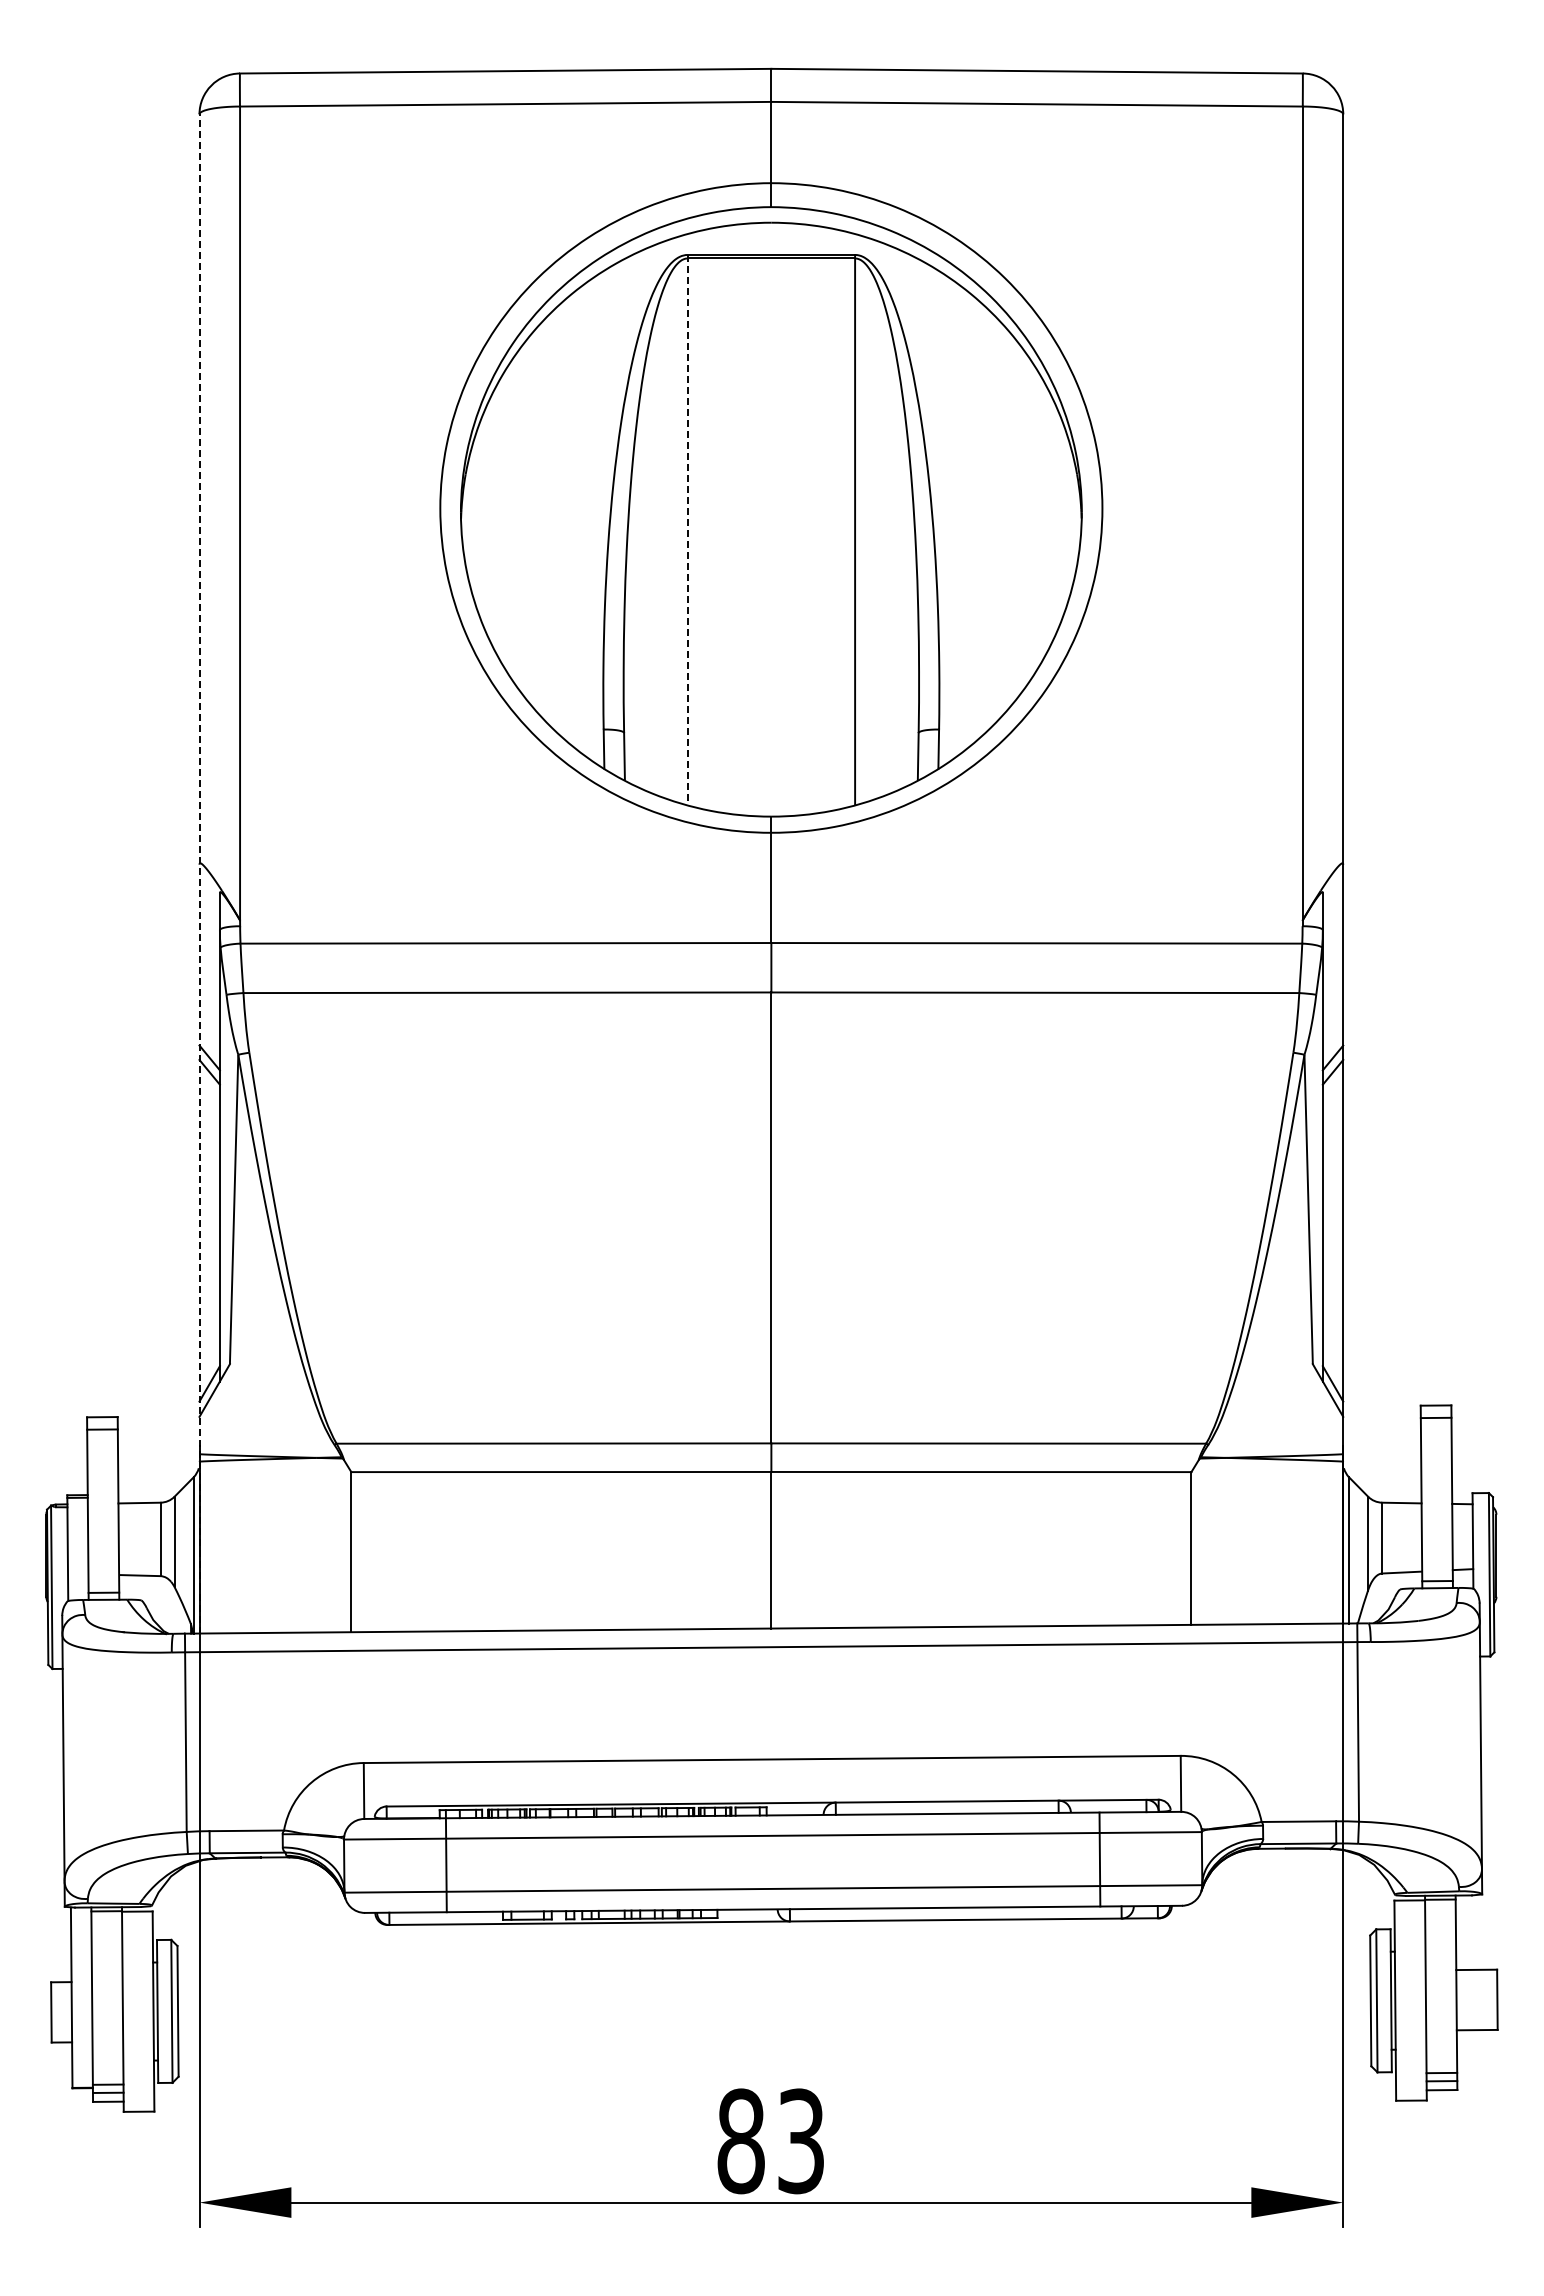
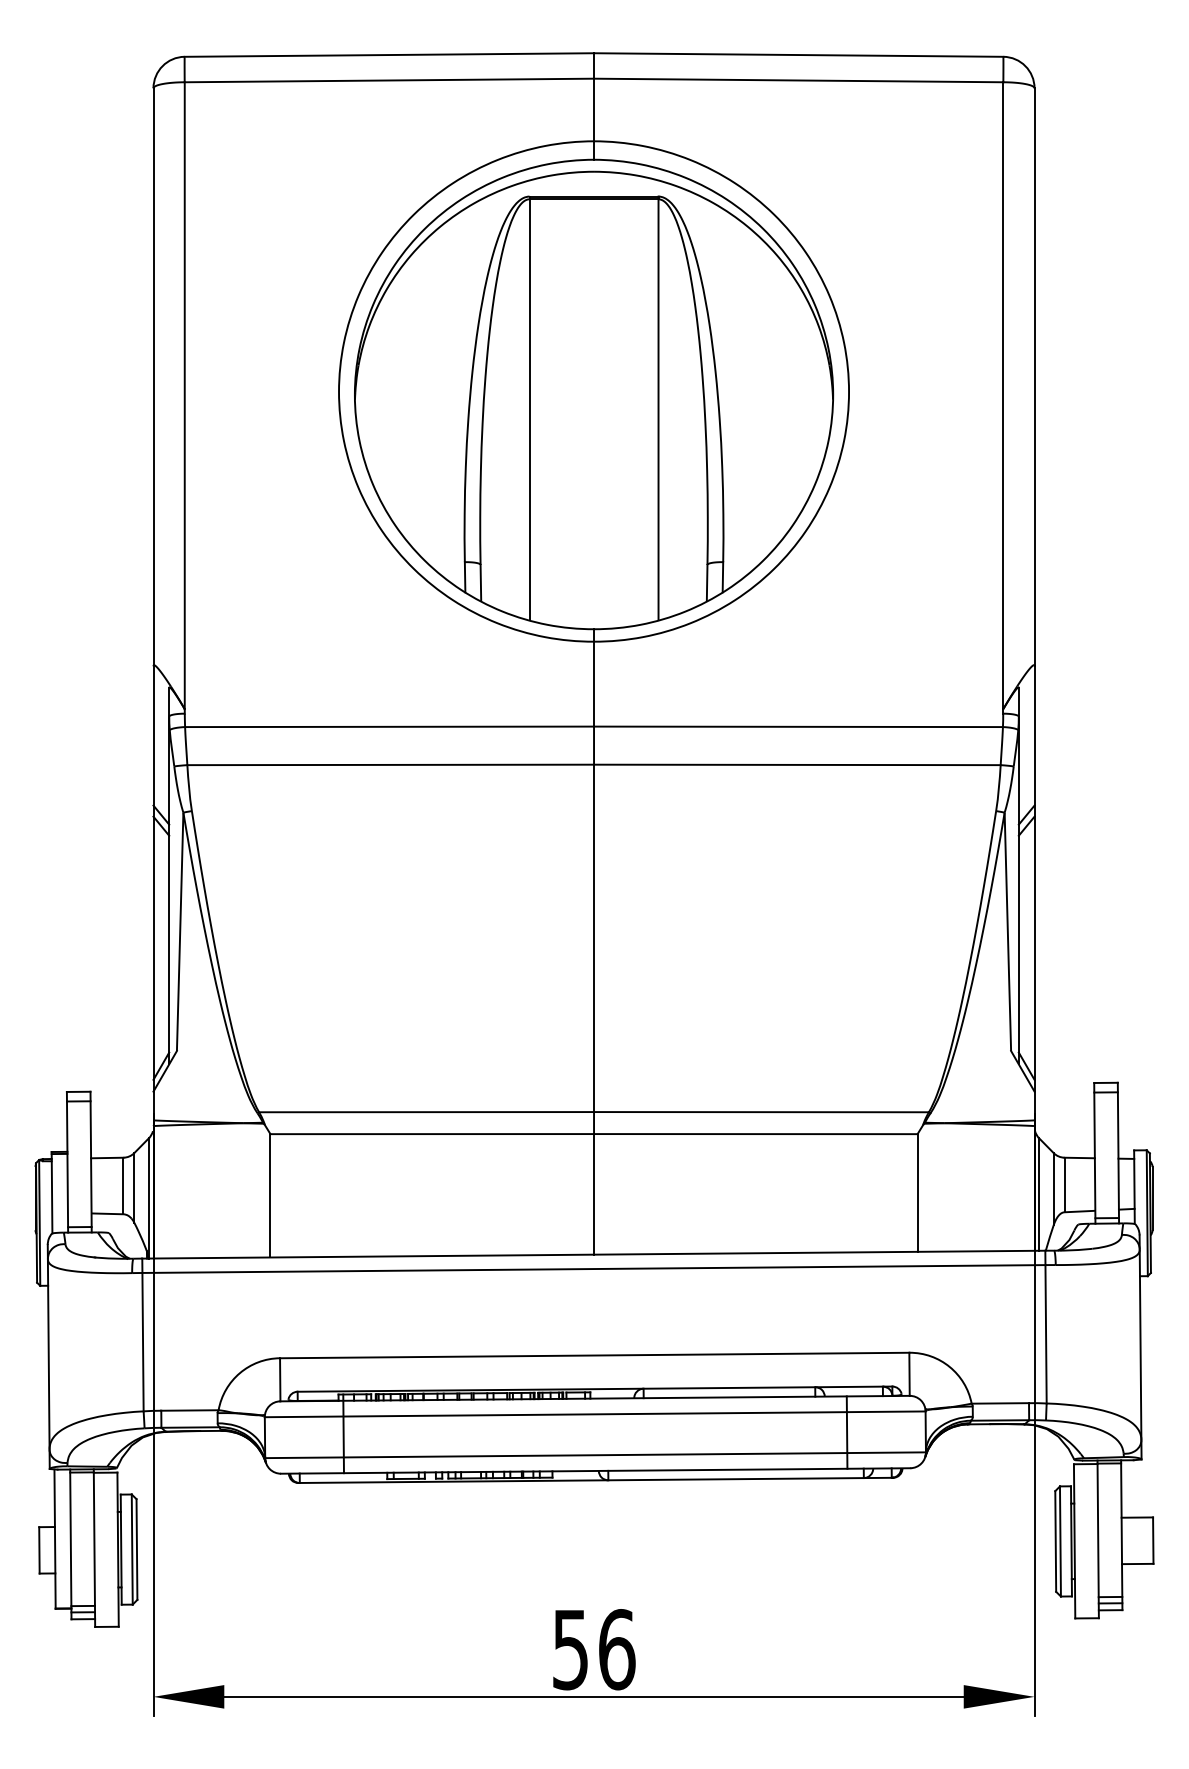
line: (687, 529) -> (529, 408), dashed -> solid
line: (199, 873) -> (153, 673), dashed -> solid
text: (771, 2141) -> (594, 1649), 83 -> 56

